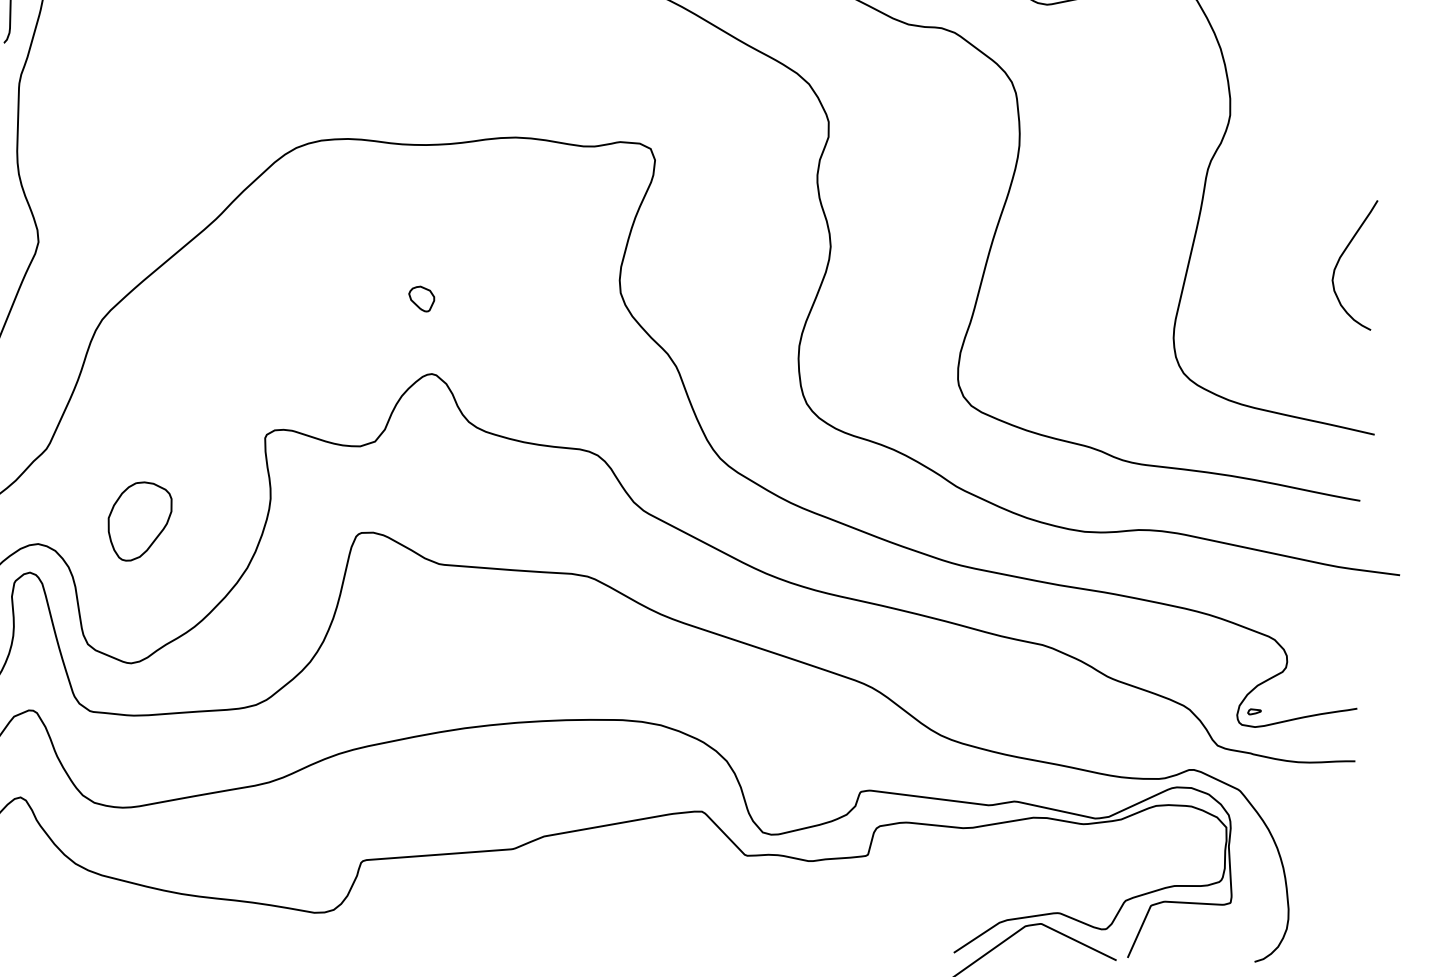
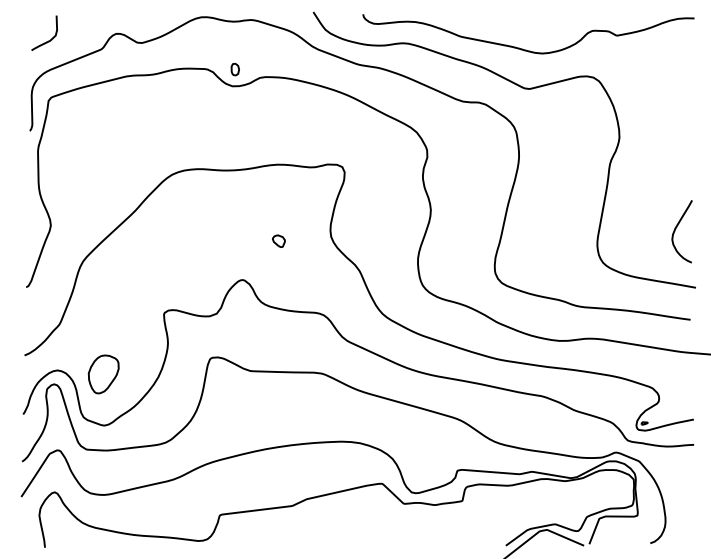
curve: (1344, 255) -> (677, 227), moved
part: (420, 297) -> (278, 240), moved
part: (139, 521) -> (103, 374), moved

